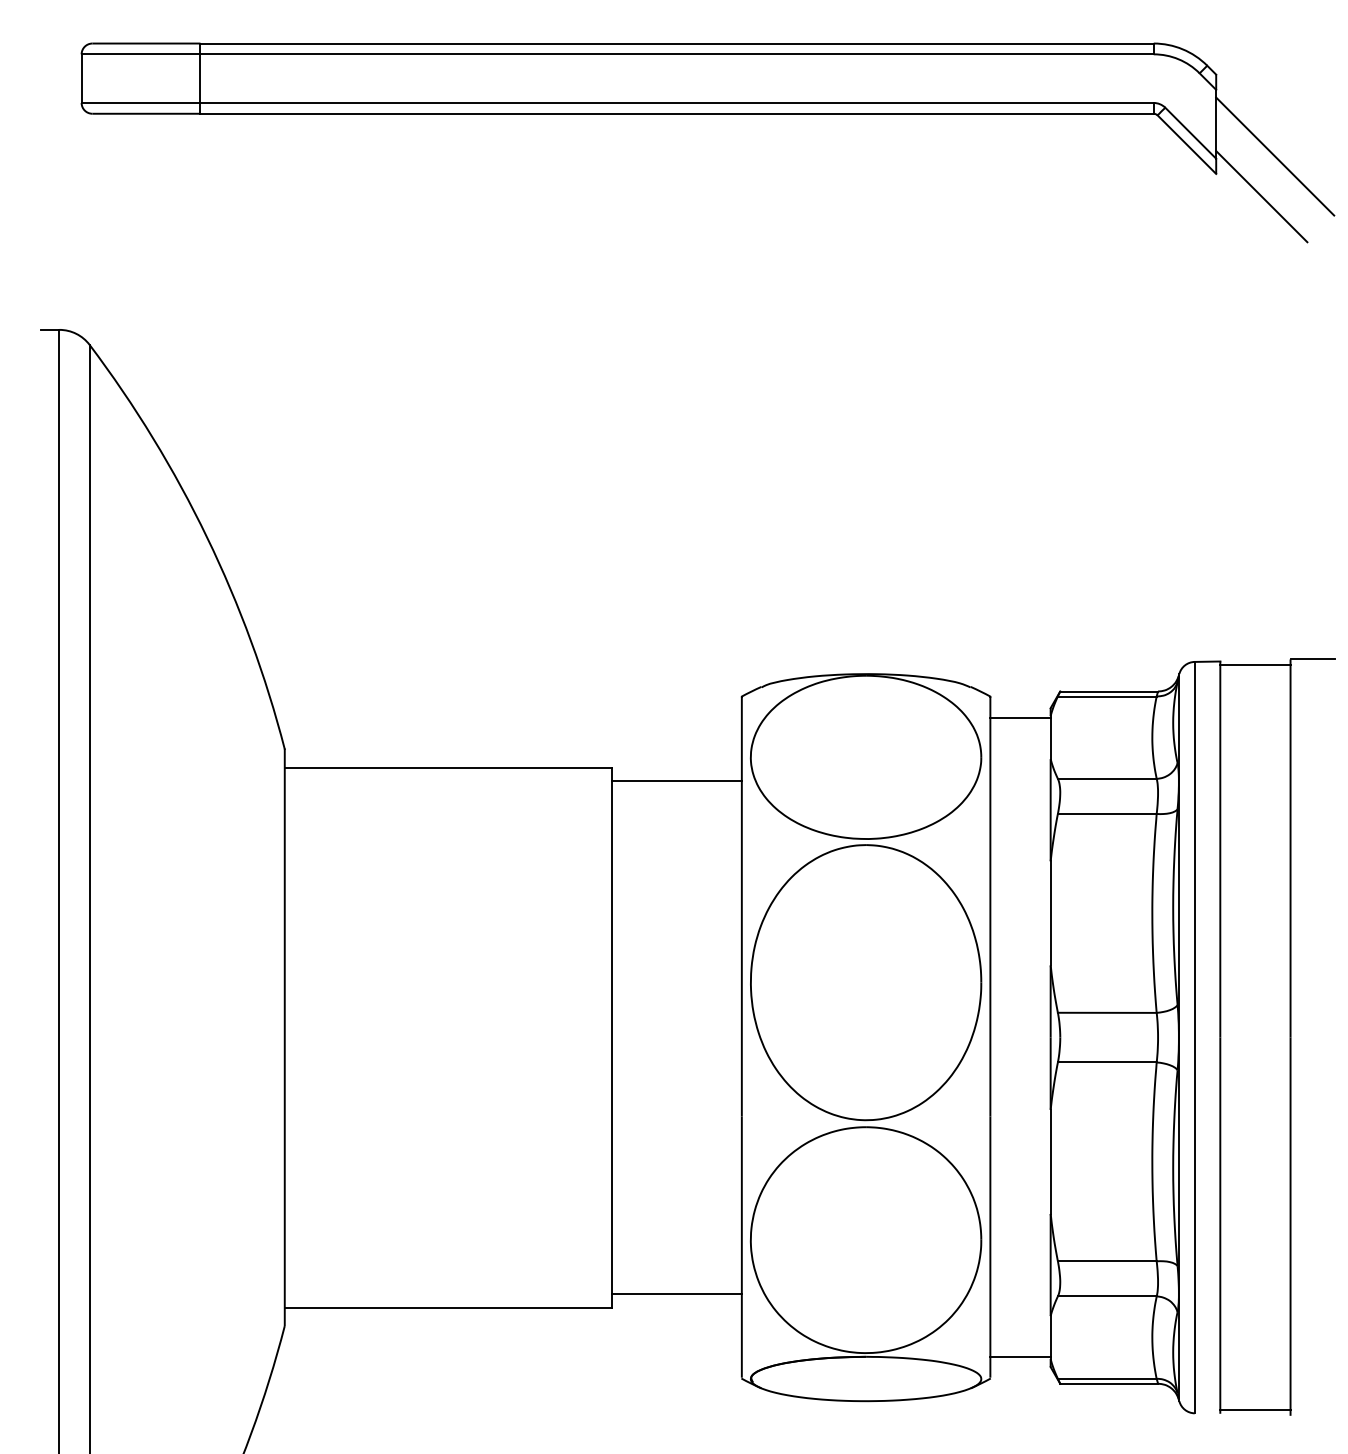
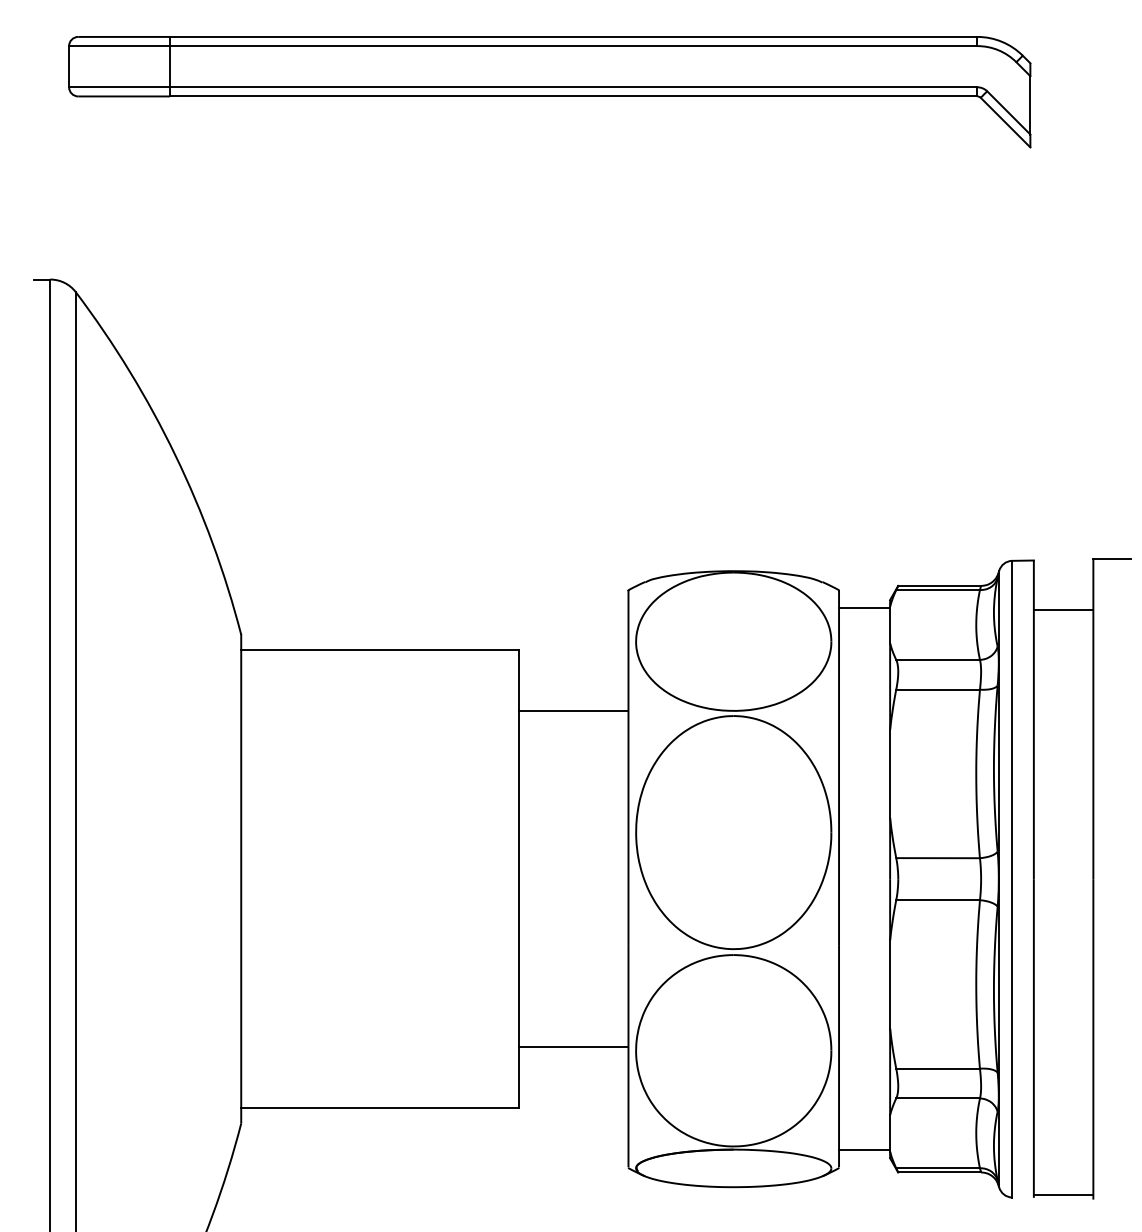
line: (1275, 156) -> (1080, 132), removed
line: (1261, 196) -> (1068, 166), removed
line: (1255, 665) -> (1063, 610), moved
line: (676, 780) -> (573, 710), moved
line: (676, 1294) -> (573, 1046), moved

